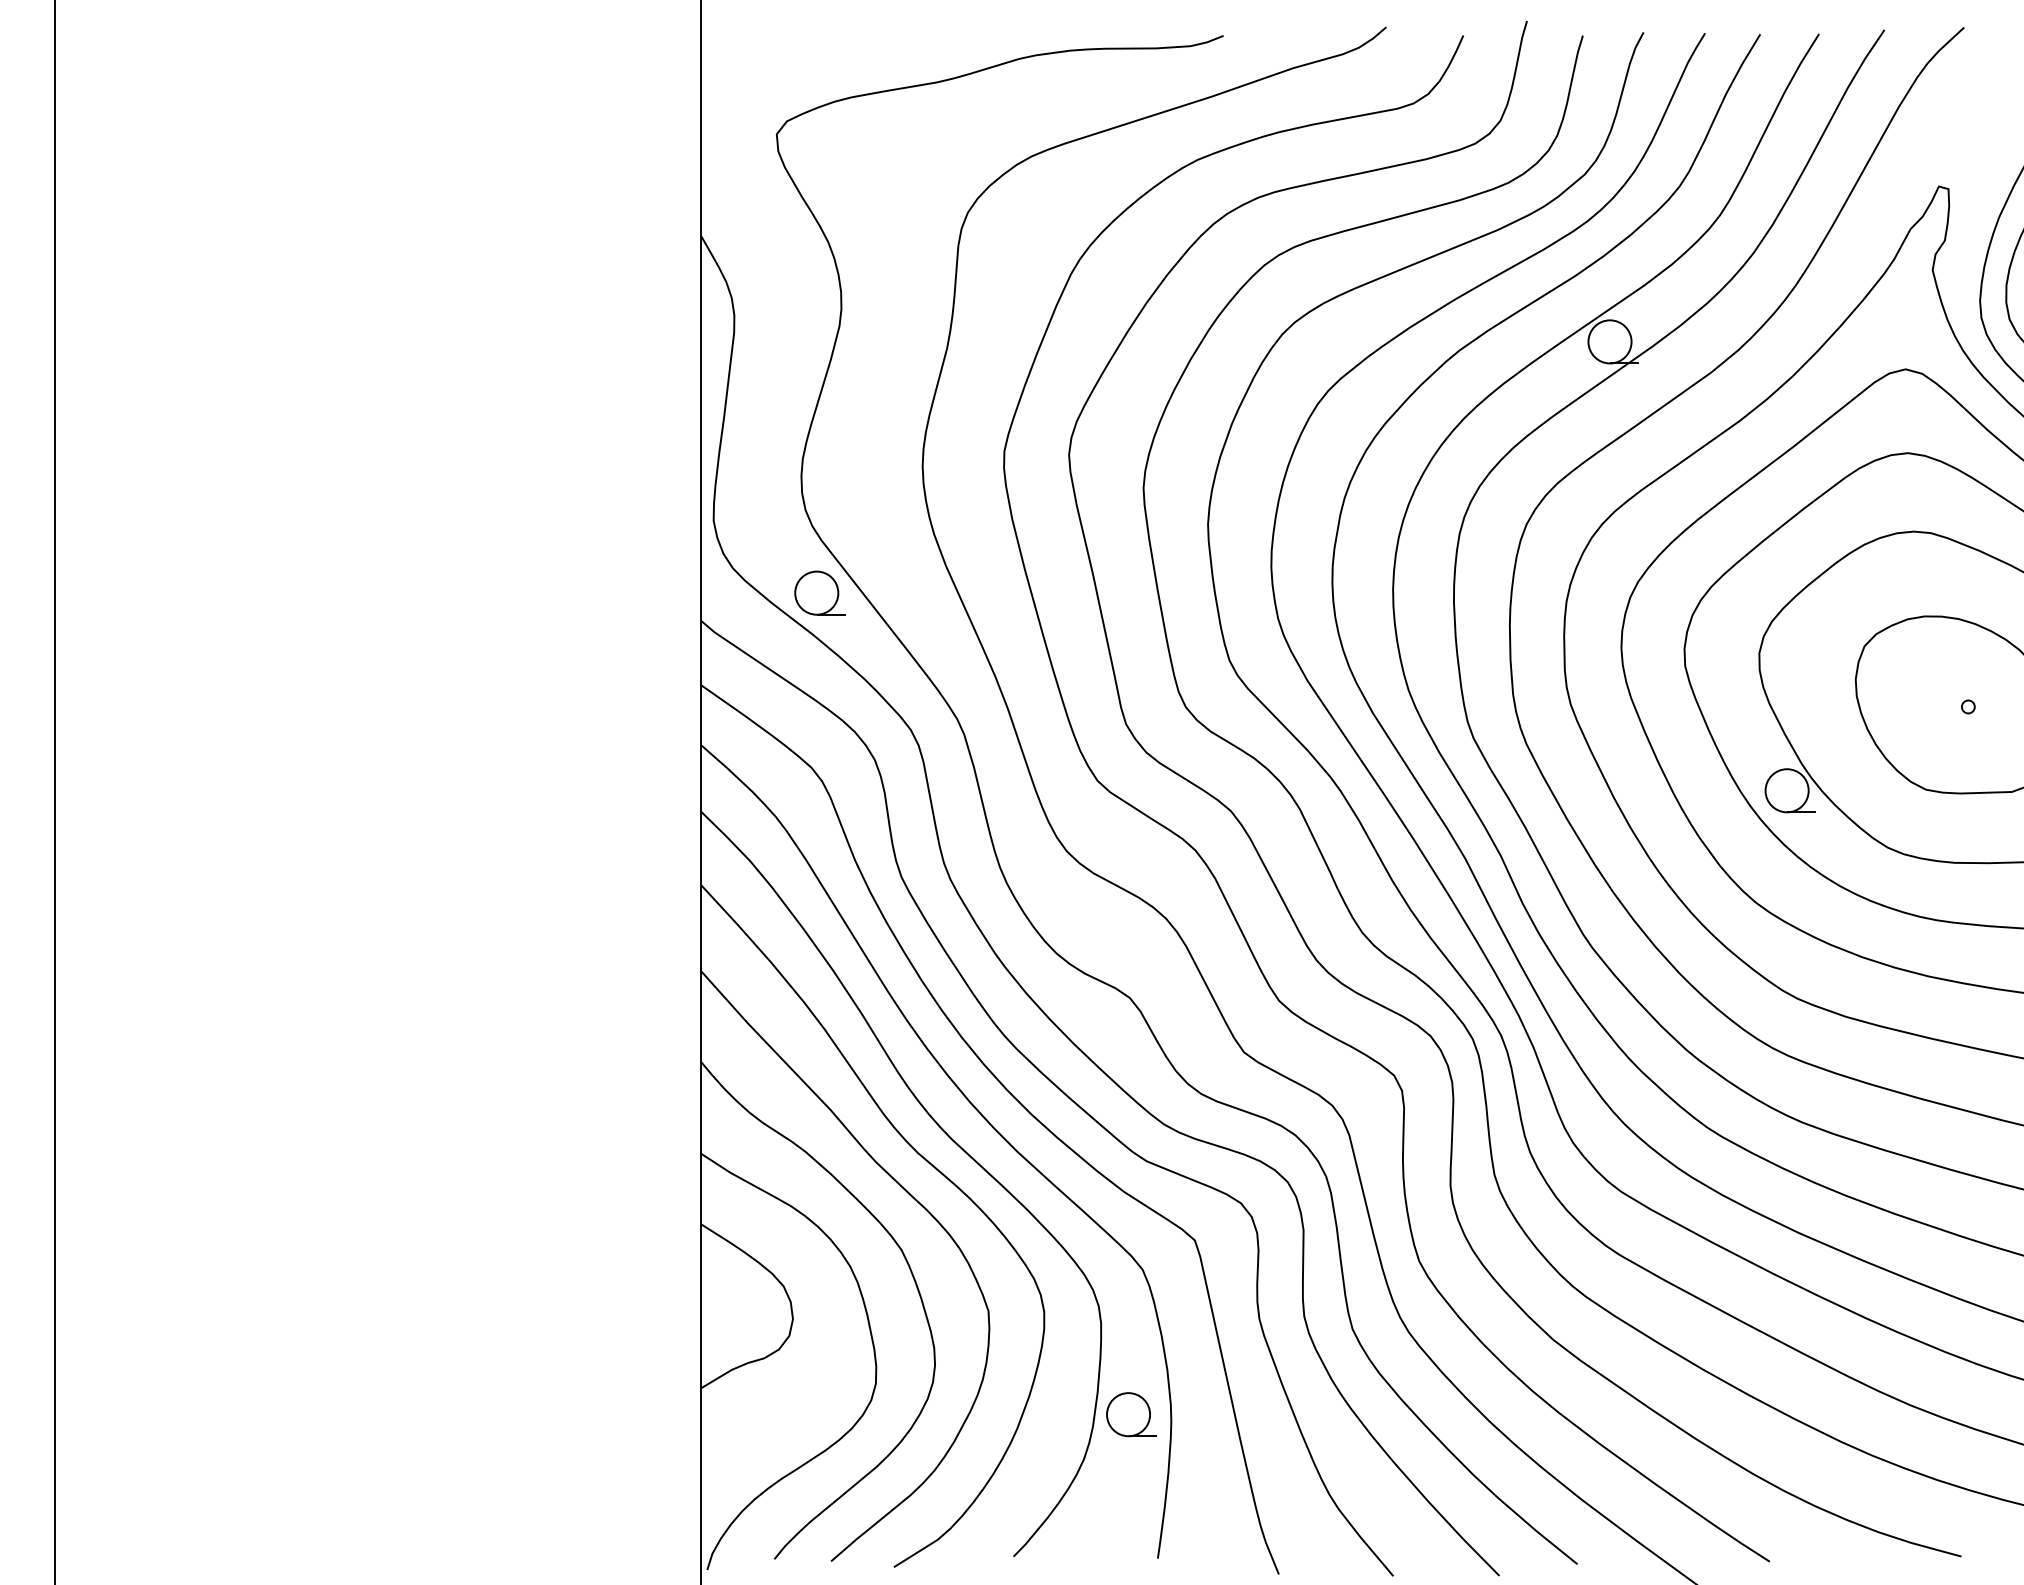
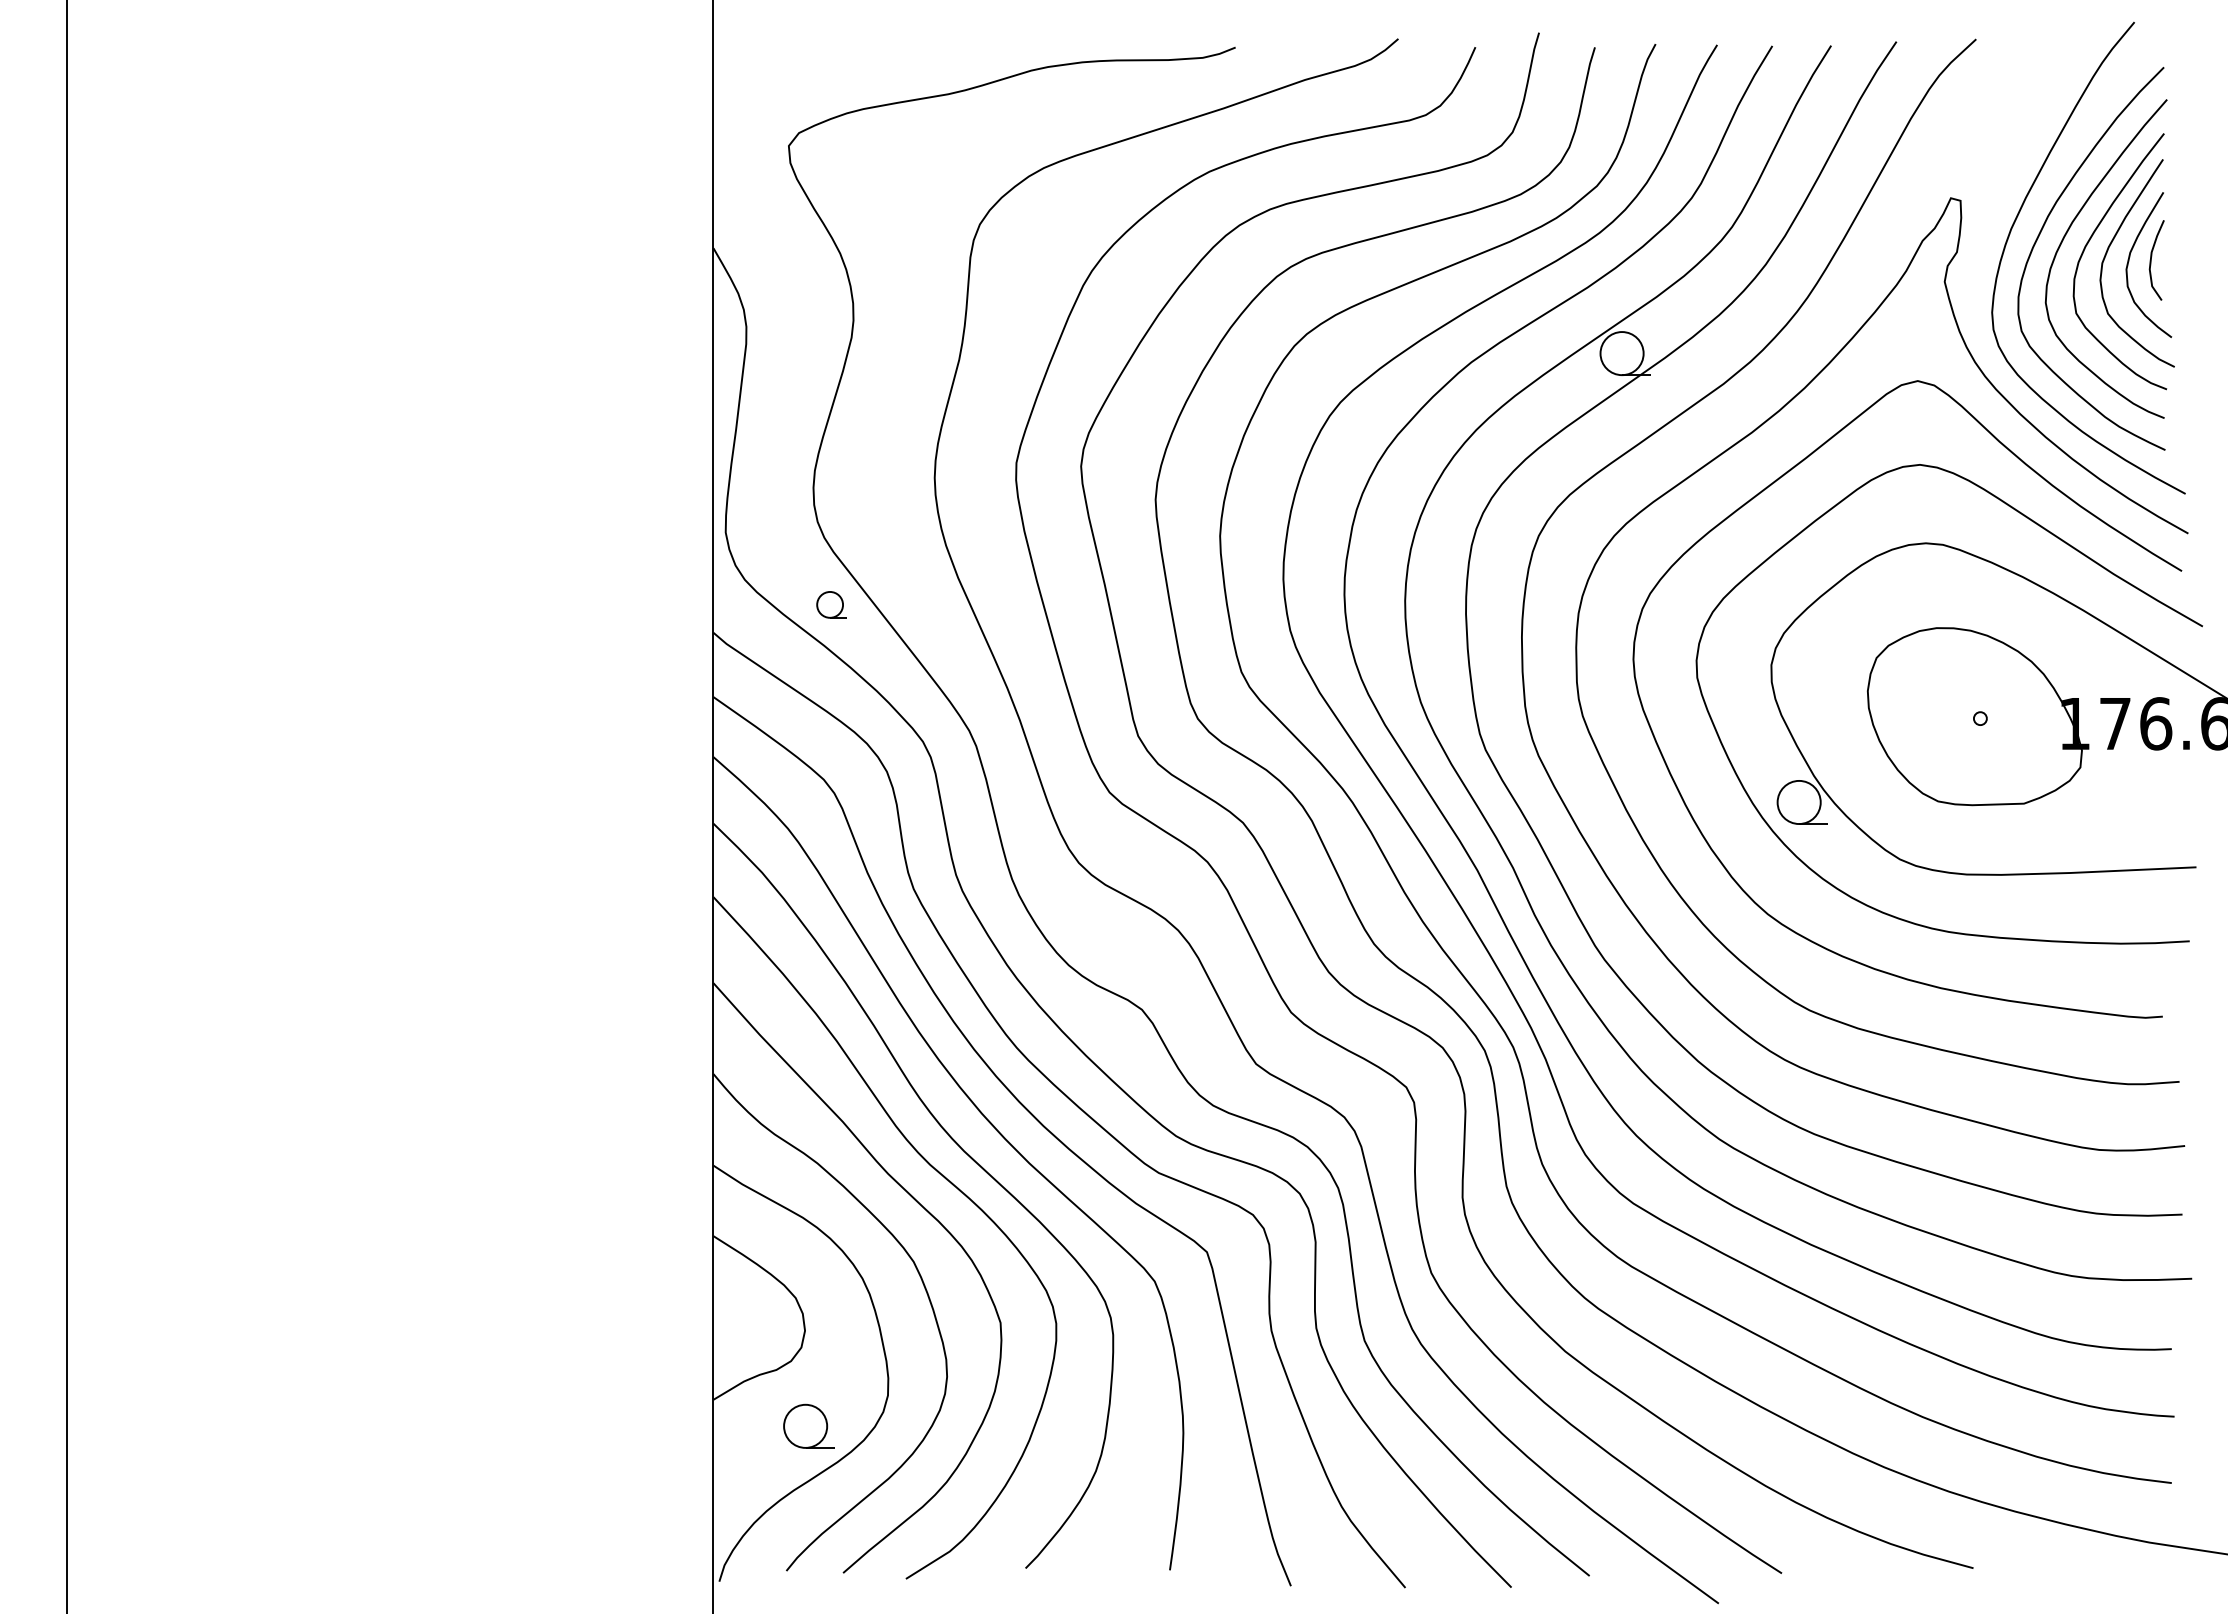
part: (819, 592) -> (831, 604), size x0.6
part: (1131, 1413) -> (808, 1425), moved

